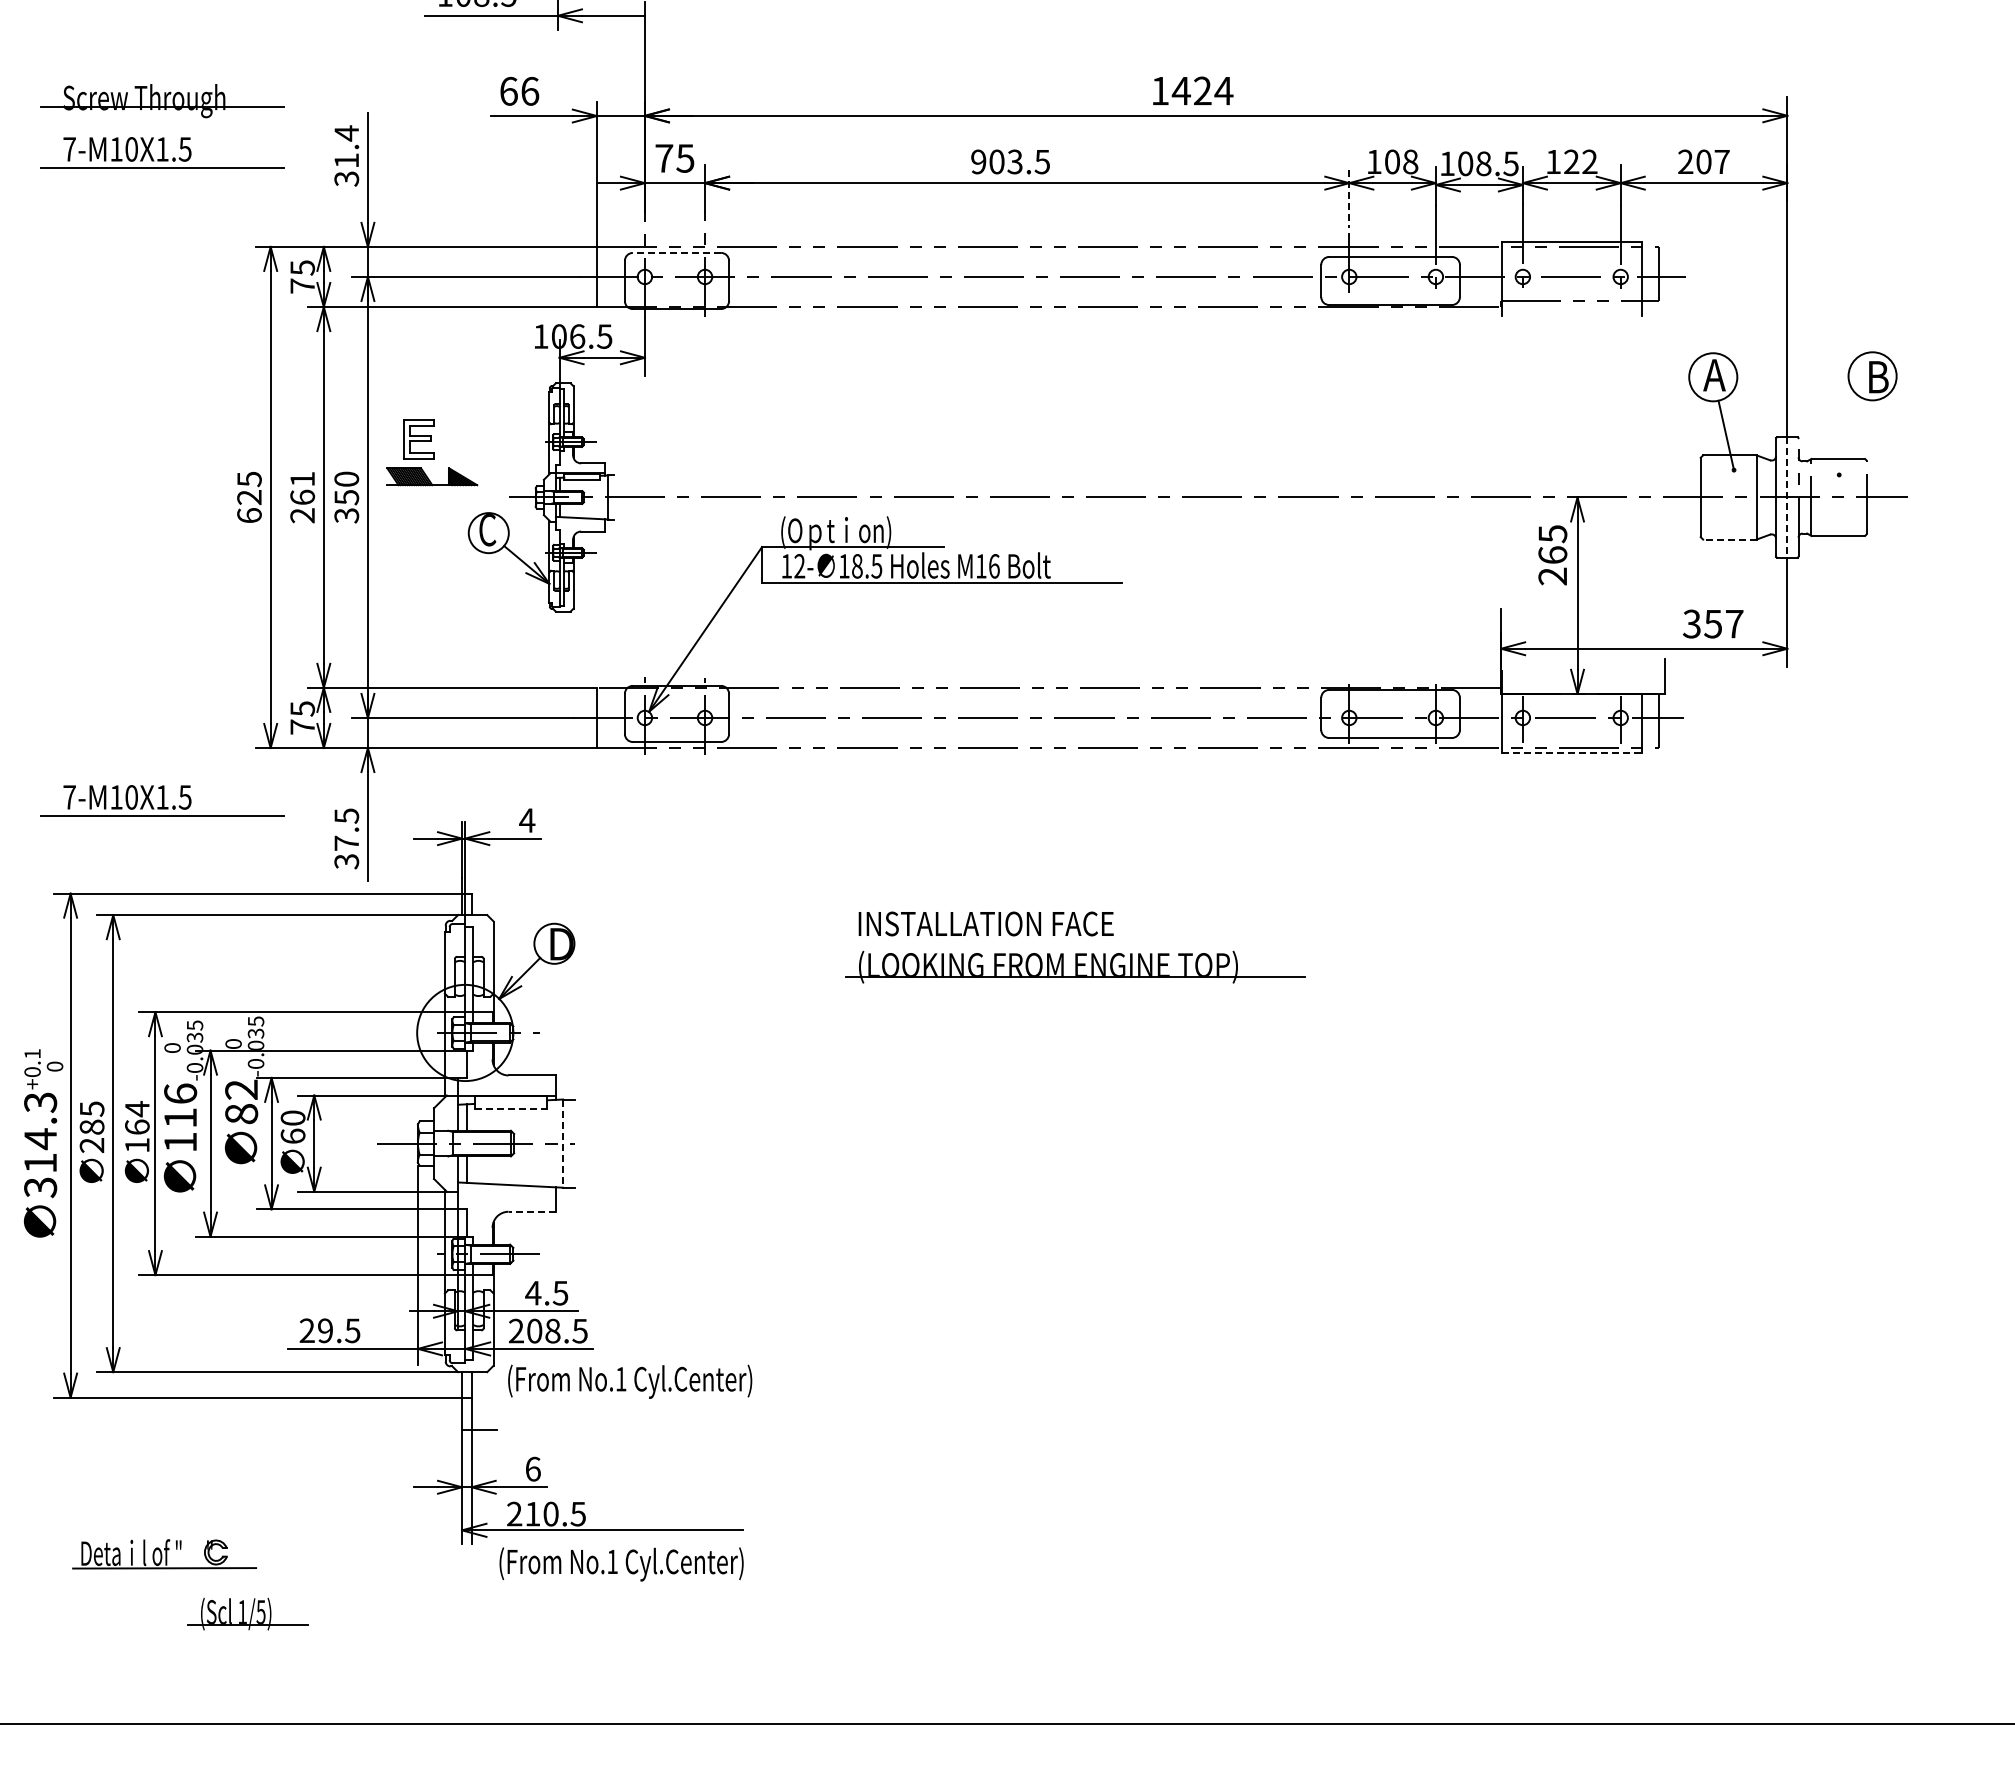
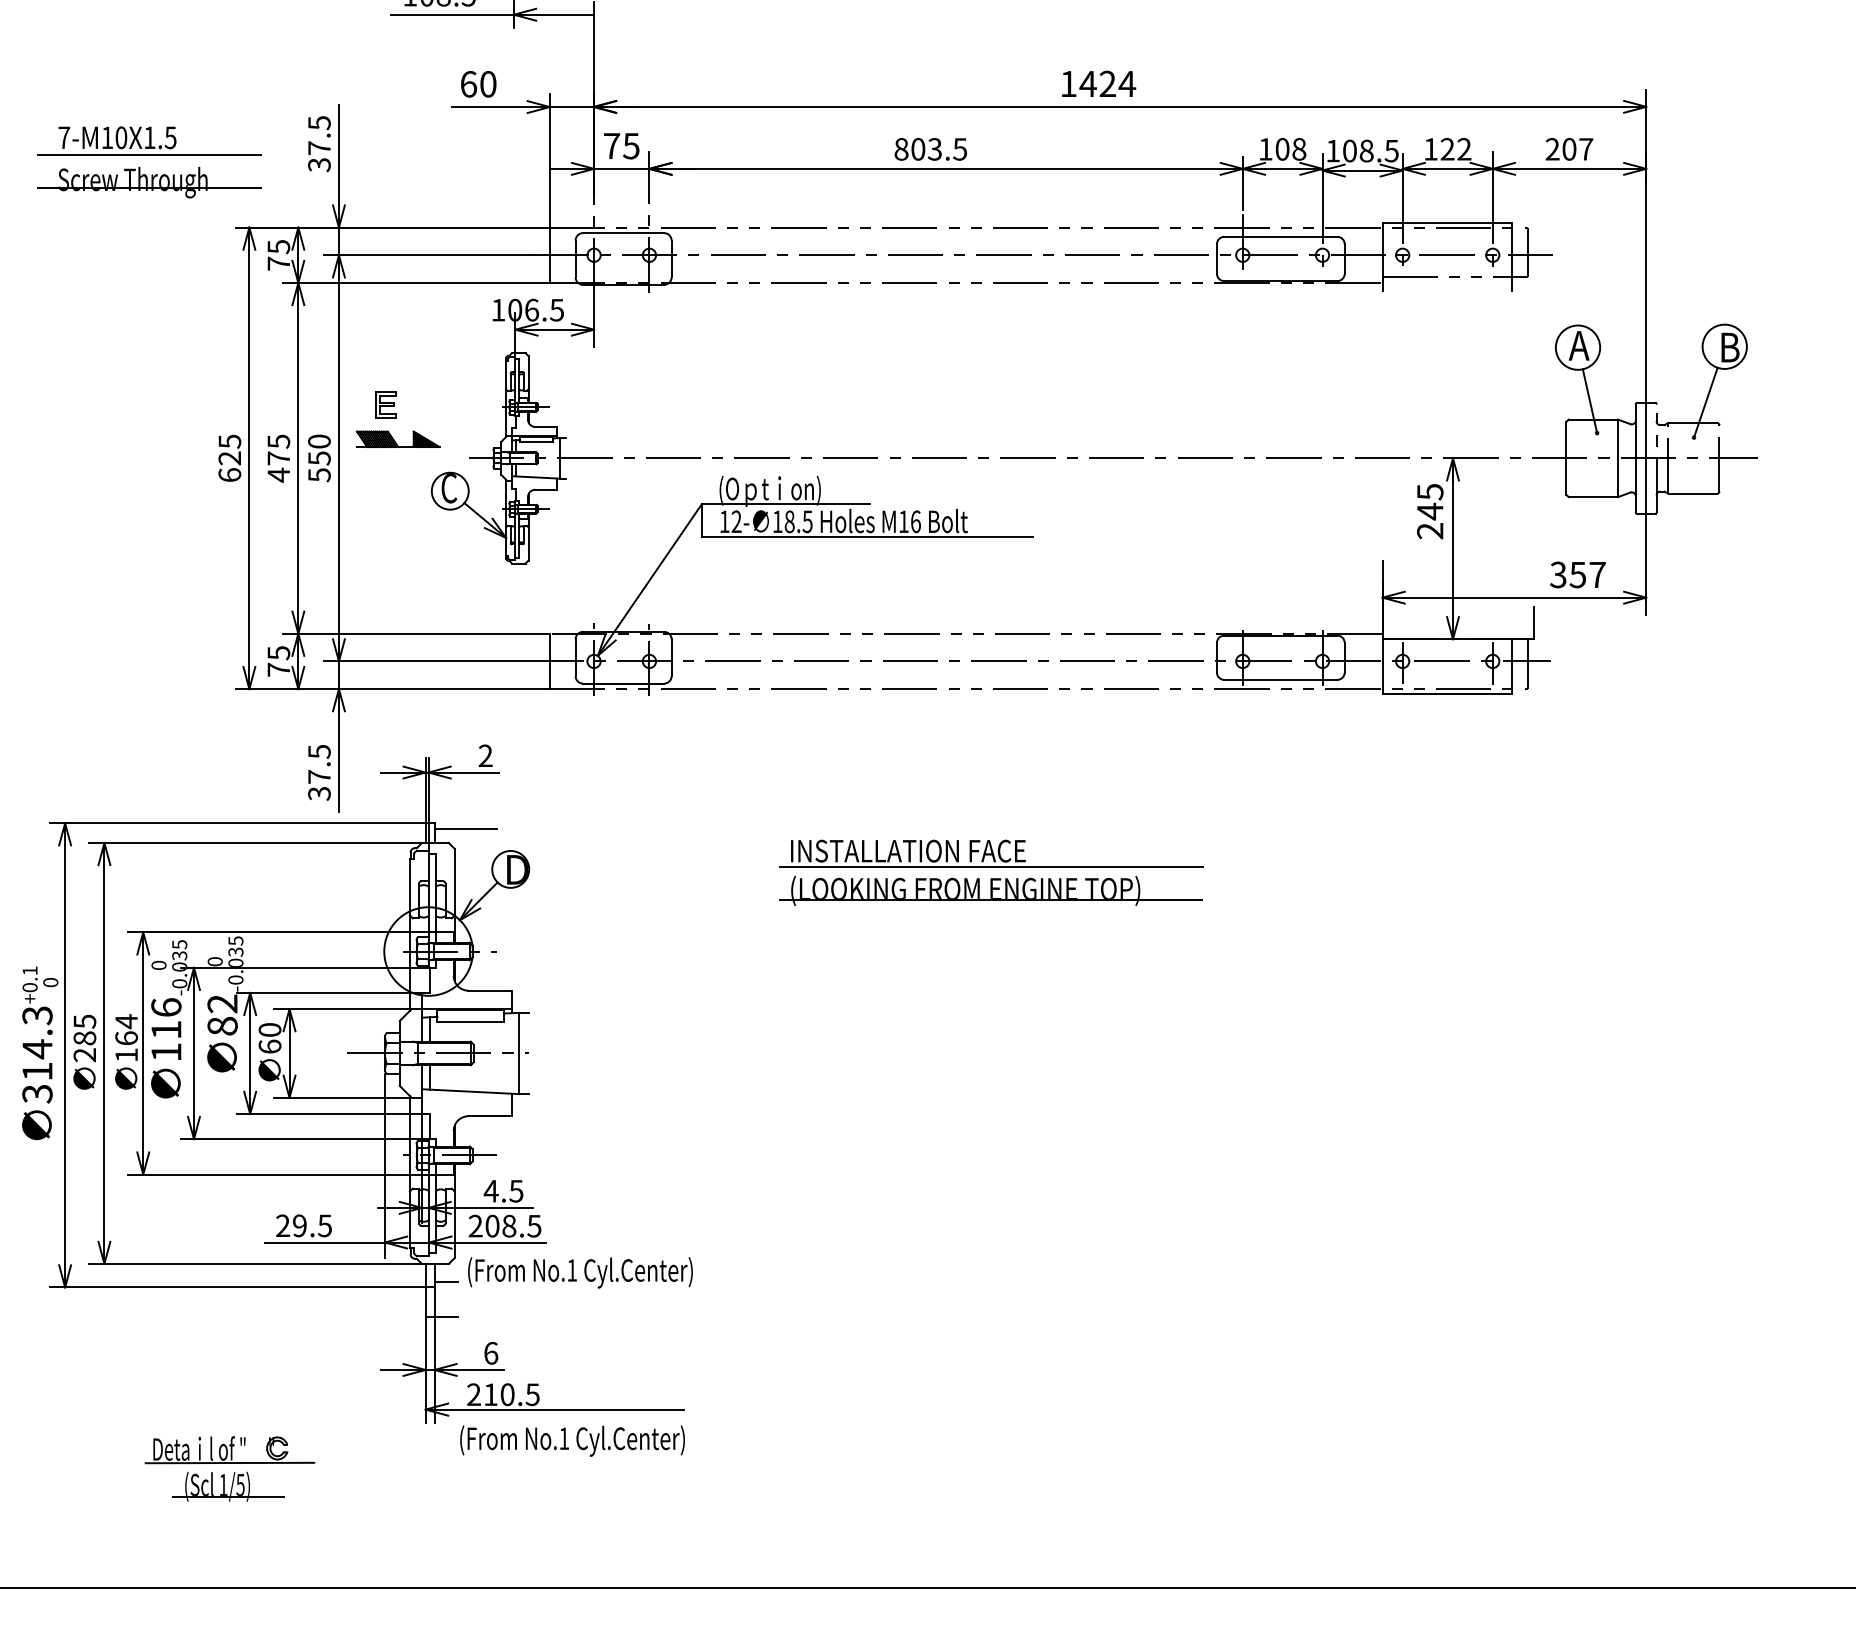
text: (530, 90) -> (488, 83), 66 -> 60
part: (162, 101) -> (149, 183), moved
text: (346, 146) -> (319, 135), 31.4 -> 37.5
text: (978, 161) -> (901, 148), 903.5 -> 803.5
line: (1349, 199) -> (1242, 183), dashed -> solid
line: (676, 252) -> (623, 232), dashed -> solid
line: (1851, 436) -> (1705, 402), added
part: (418, 439) -> (385, 404), size x0.71
text: (302, 497) -> (278, 458), 261 -> 475
line: (1787, 497) -> (1646, 458), dashed -> solid
text: (346, 515) -> (319, 474), 350 -> 550
line: (1729, 539) -> (1592, 497), dashed -> solid
text: (1552, 554) -> (1429, 510), 265 -> 245
line: (1572, 753) -> (1448, 694), dashed -> solid
part: (162, 800) -> (149, 737), removed
text: (527, 820) -> (485, 755), 4 -> 2
line: (505, 899) -> (465, 828), added
line: (1076, 941) -> (991, 867), added
line: (511, 1109) -> (471, 1022), dashed -> solid
line: (563, 1144) -> (519, 1054), dashed -> solid
line: (532, 1211) -> (490, 1115), dashed -> solid
line: (484, 1391) -> (446, 1281), added
part: (164, 1554) -> (229, 1450), moved

